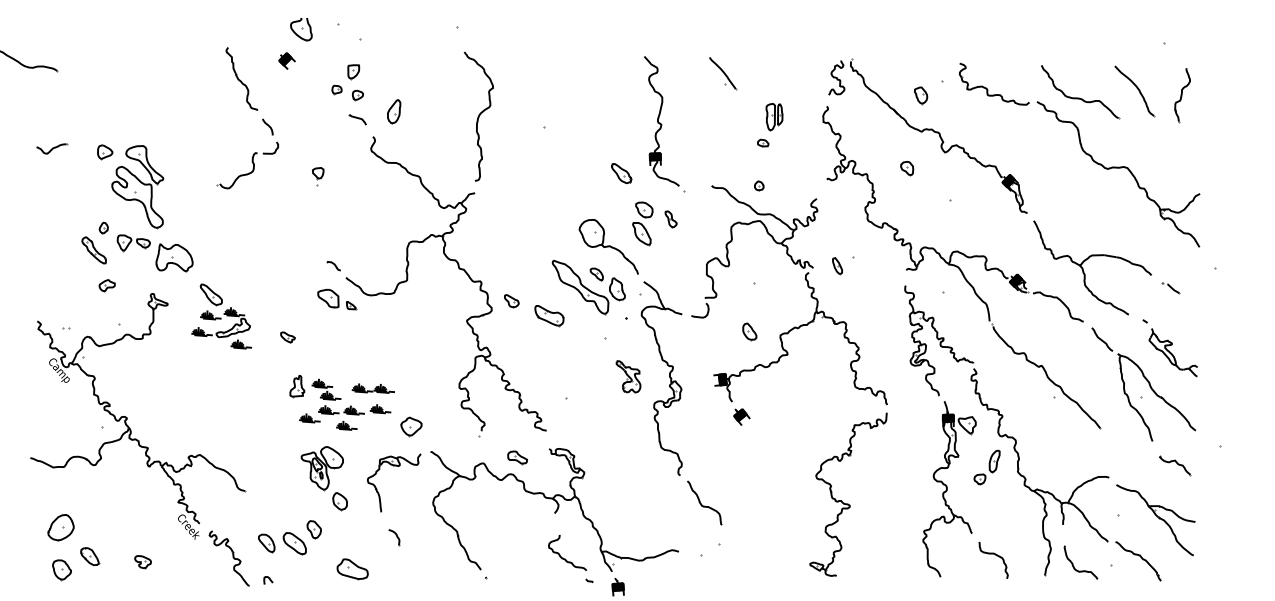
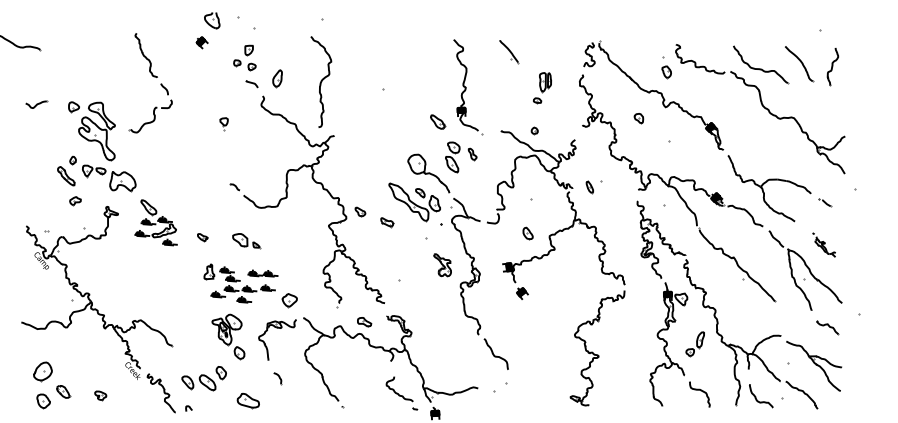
part: (920, 96) -> (666, 72), moved
part: (253, 110) -> (154, 77), moved
curve: (479, 115) -> (321, 81), moved
part: (337, 300) -> (246, 241), moved
part: (550, 316) -> (387, 222), size x0.6
part: (1169, 347) -> (823, 244), size x0.6
part: (986, 468) -> (694, 344), moved

